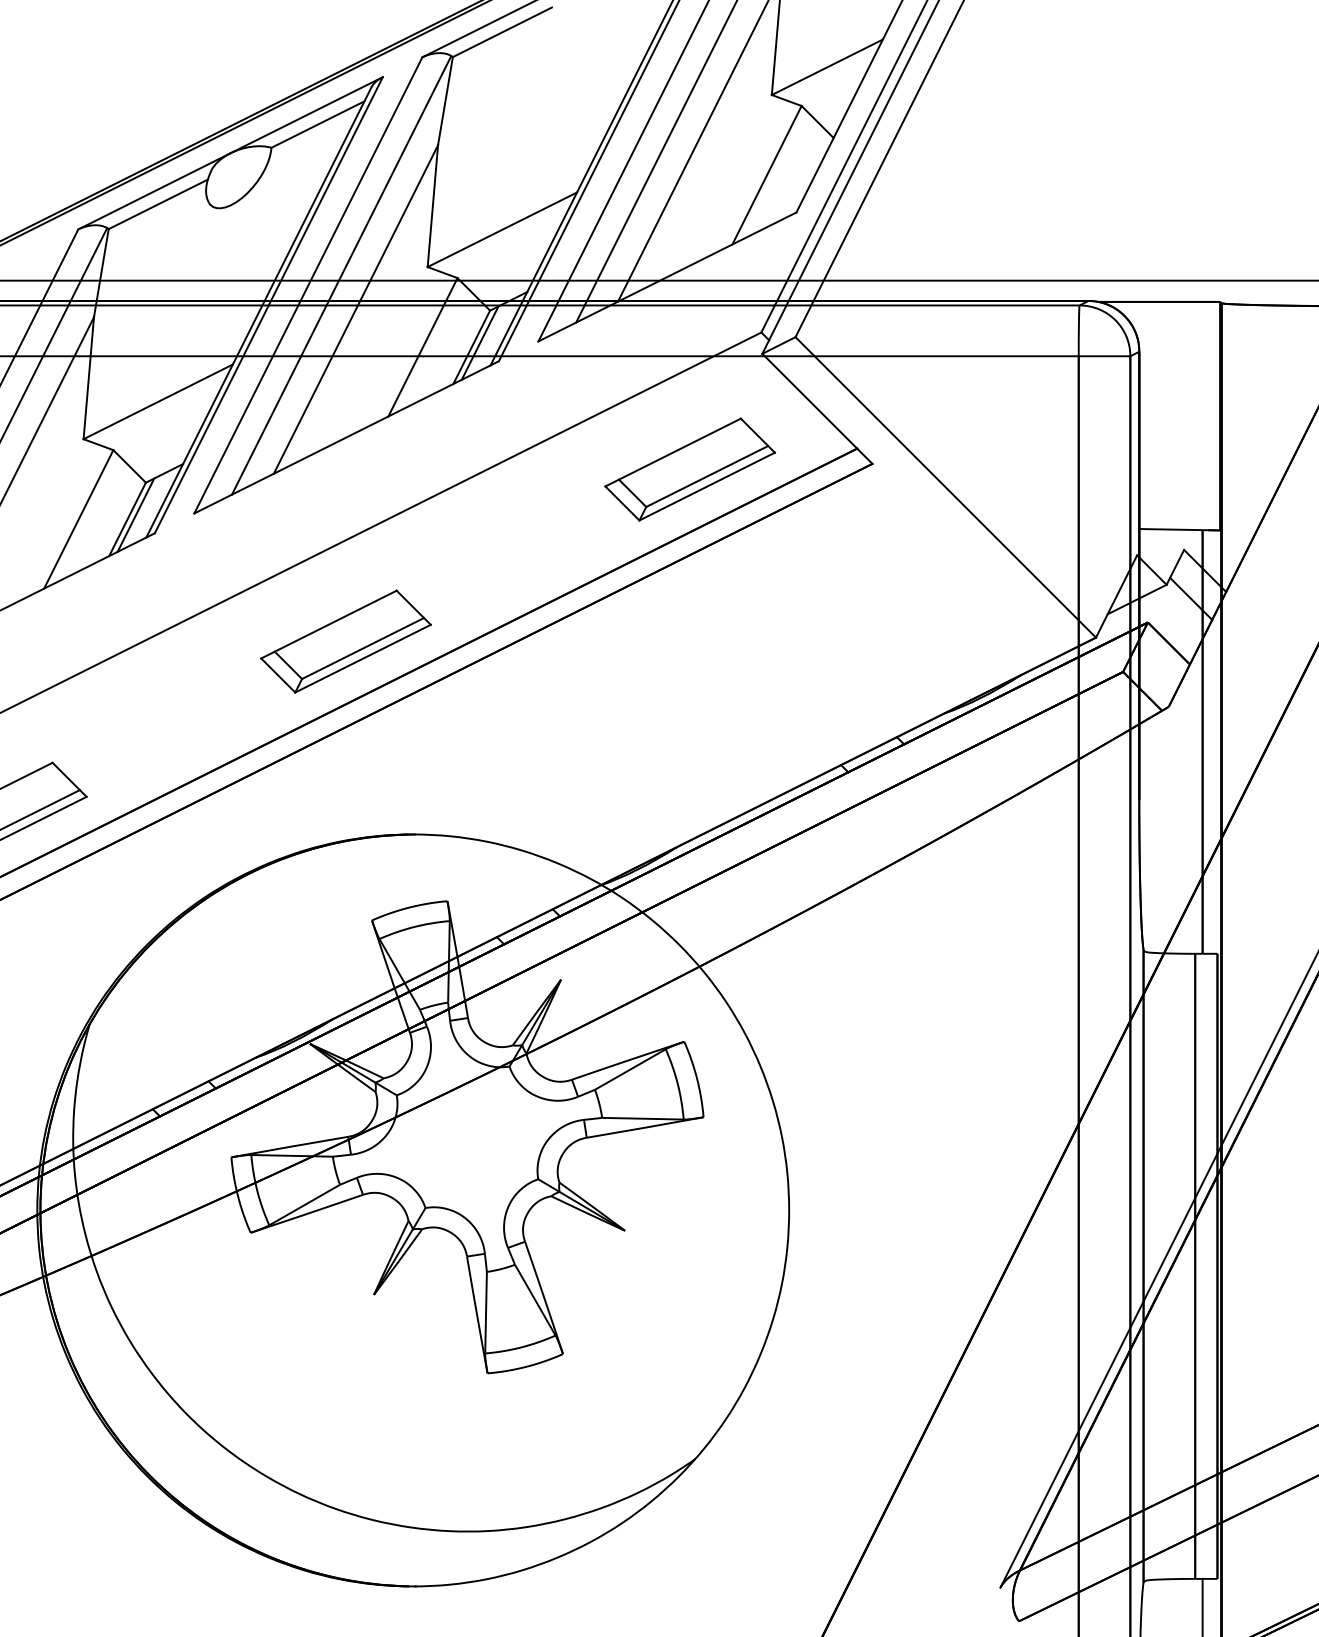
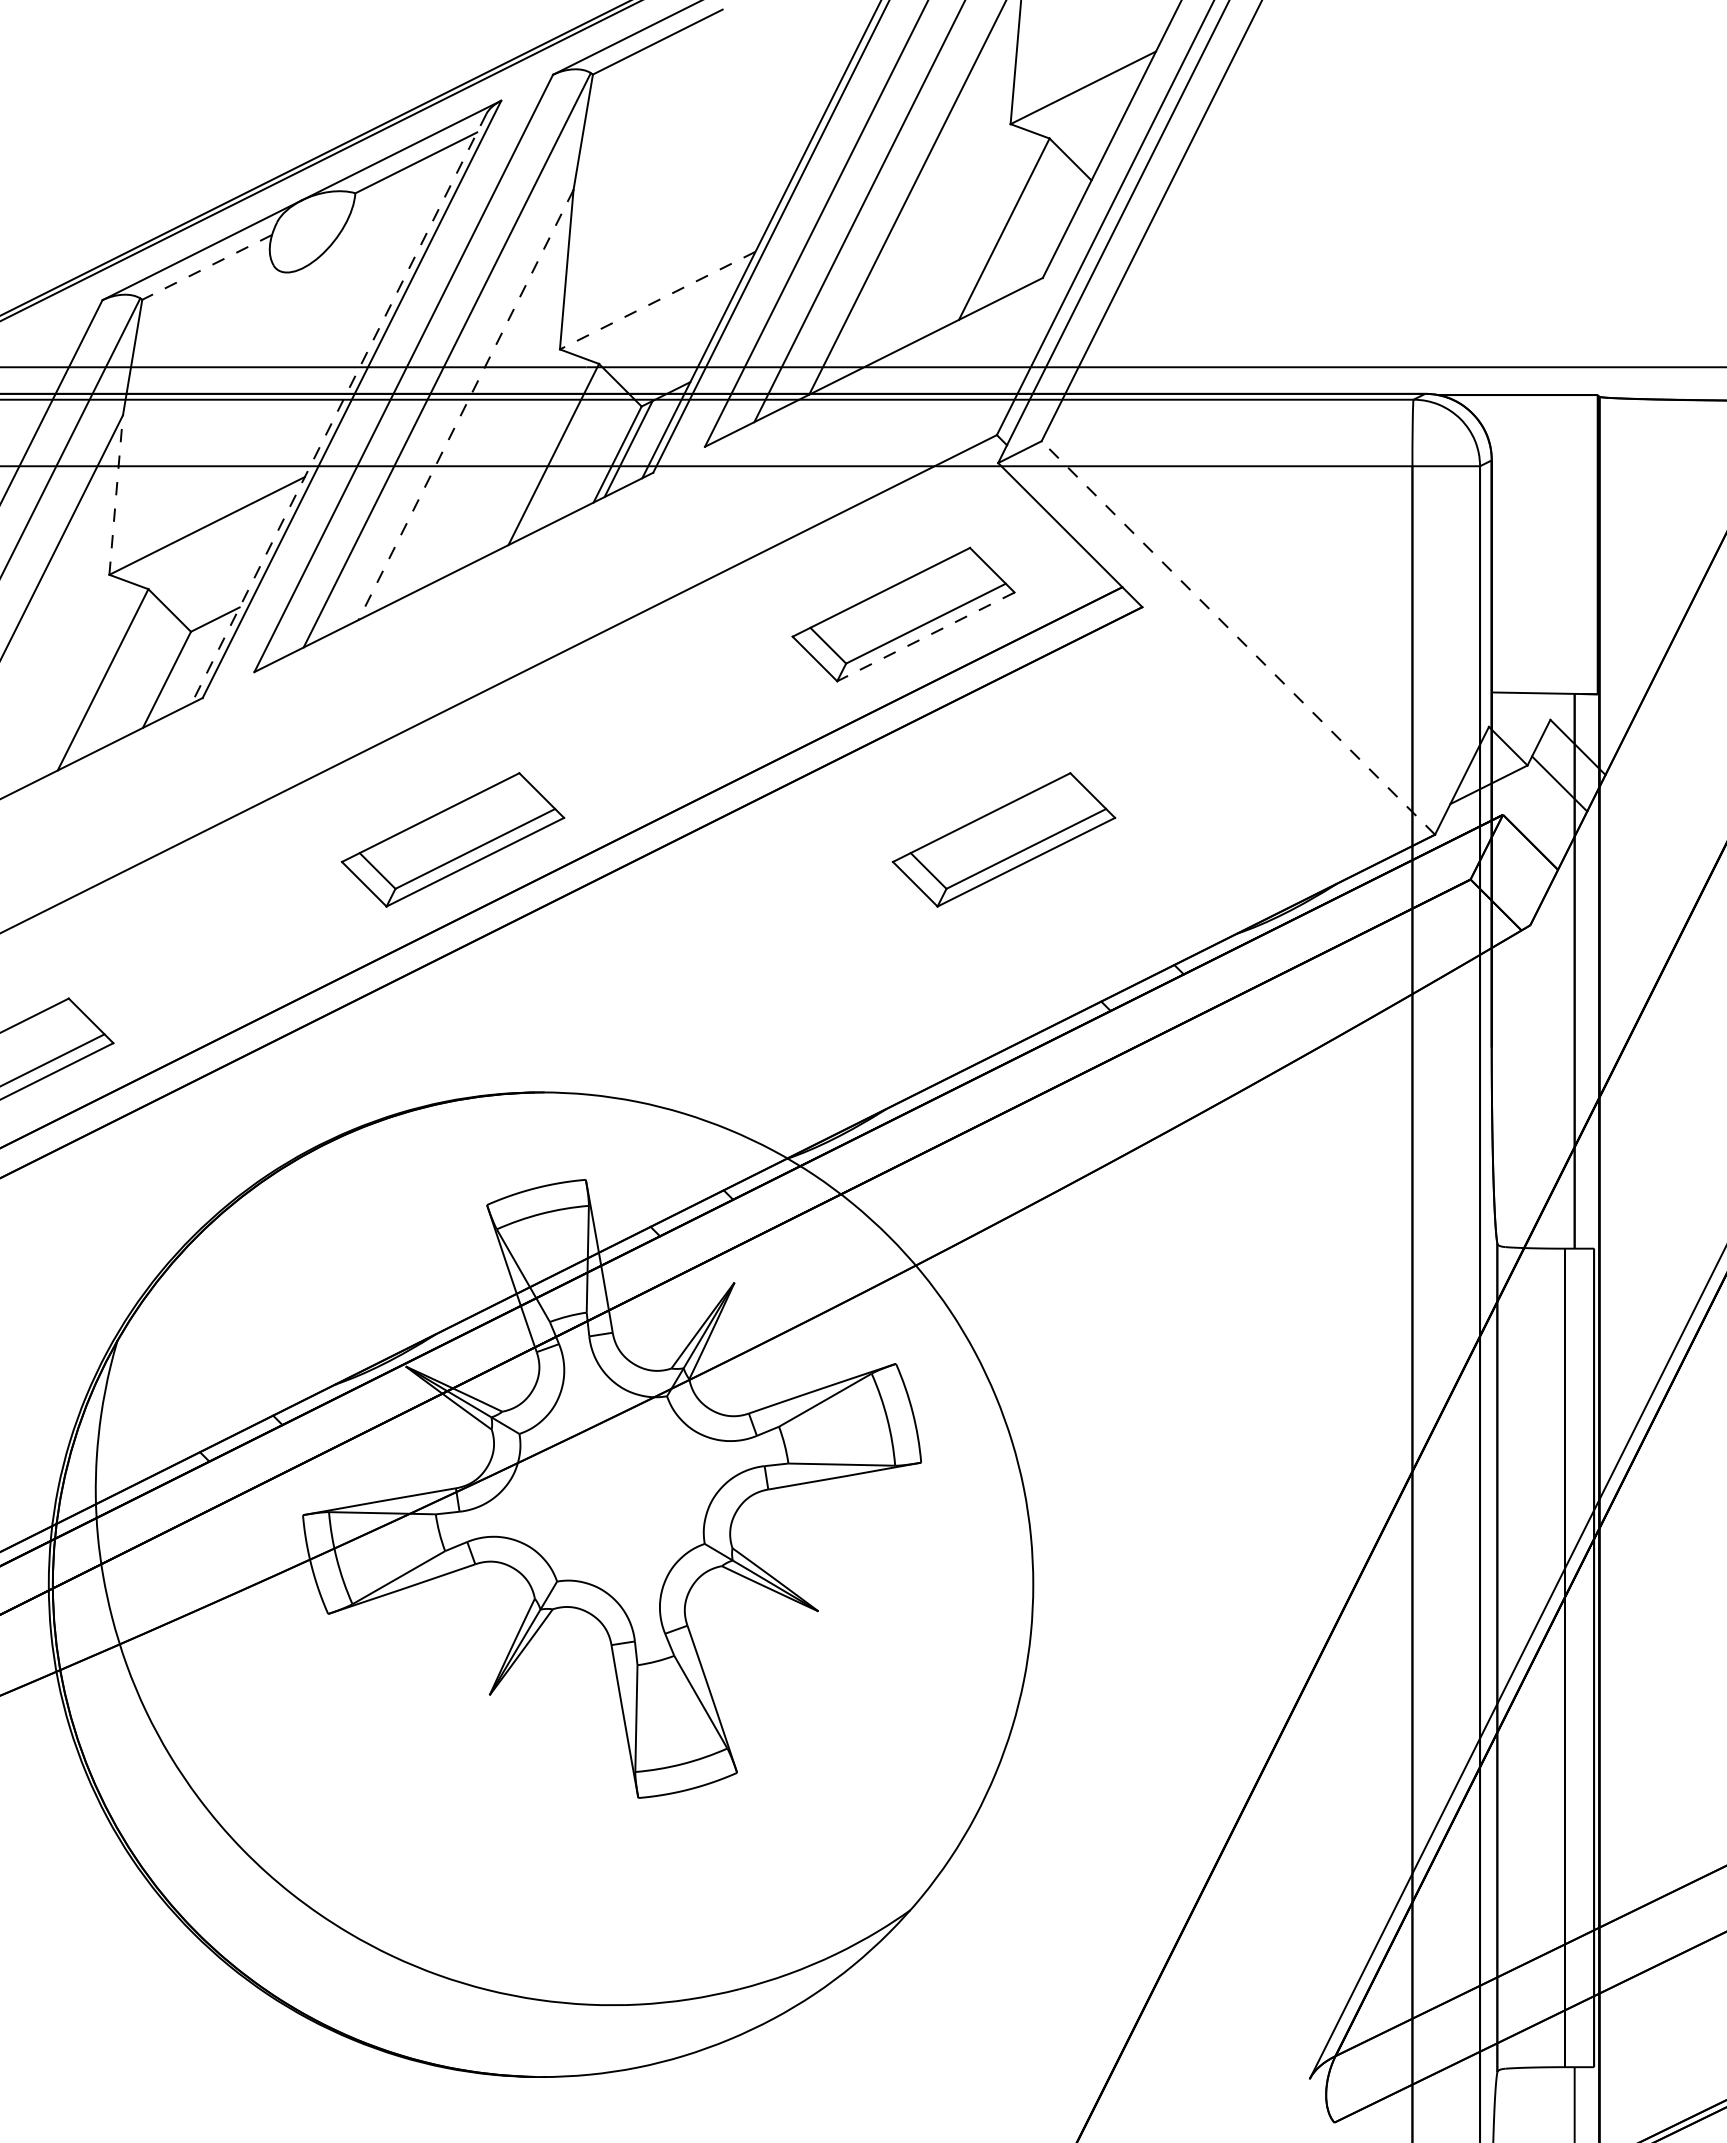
line: (158, 204) -> (207, 267), solid -> dashed
line: (502, 229) -> (657, 300), solid -> dashed
line: (355, 309) -> (465, 405), solid -> dashed
line: (259, 312) -> (339, 408), solid -> dashed
line: (89, 377) -> (116, 494), solid -> dashed
line: (706, 487) -> (925, 637), solid -> dashed
line: (945, 487) -> (1238, 637), solid -> dashed
line: (136, 515) -> (178, 674), removed
part: (766, 641) -> (1003, 839), added

